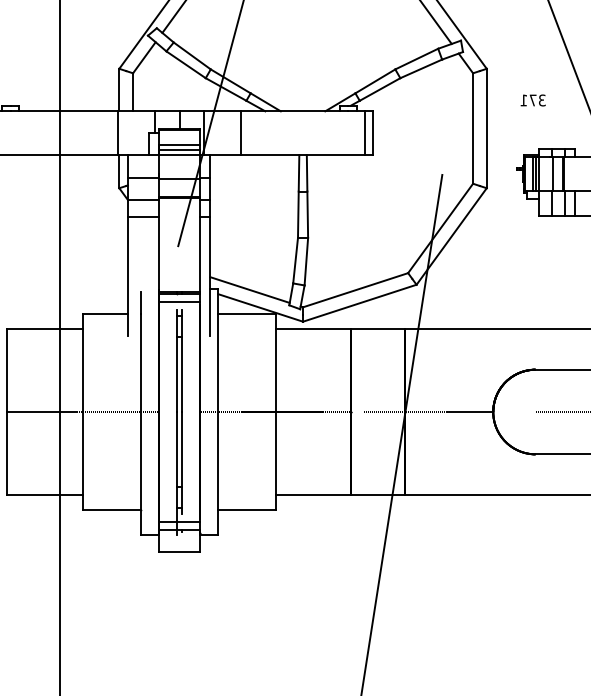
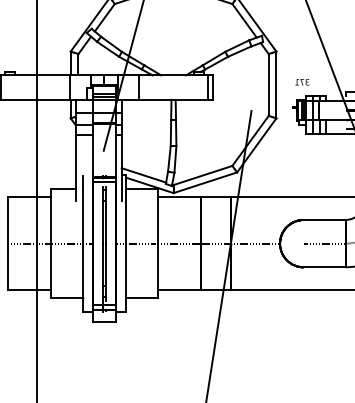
text: (533, 100) -> (302, 82), moved

